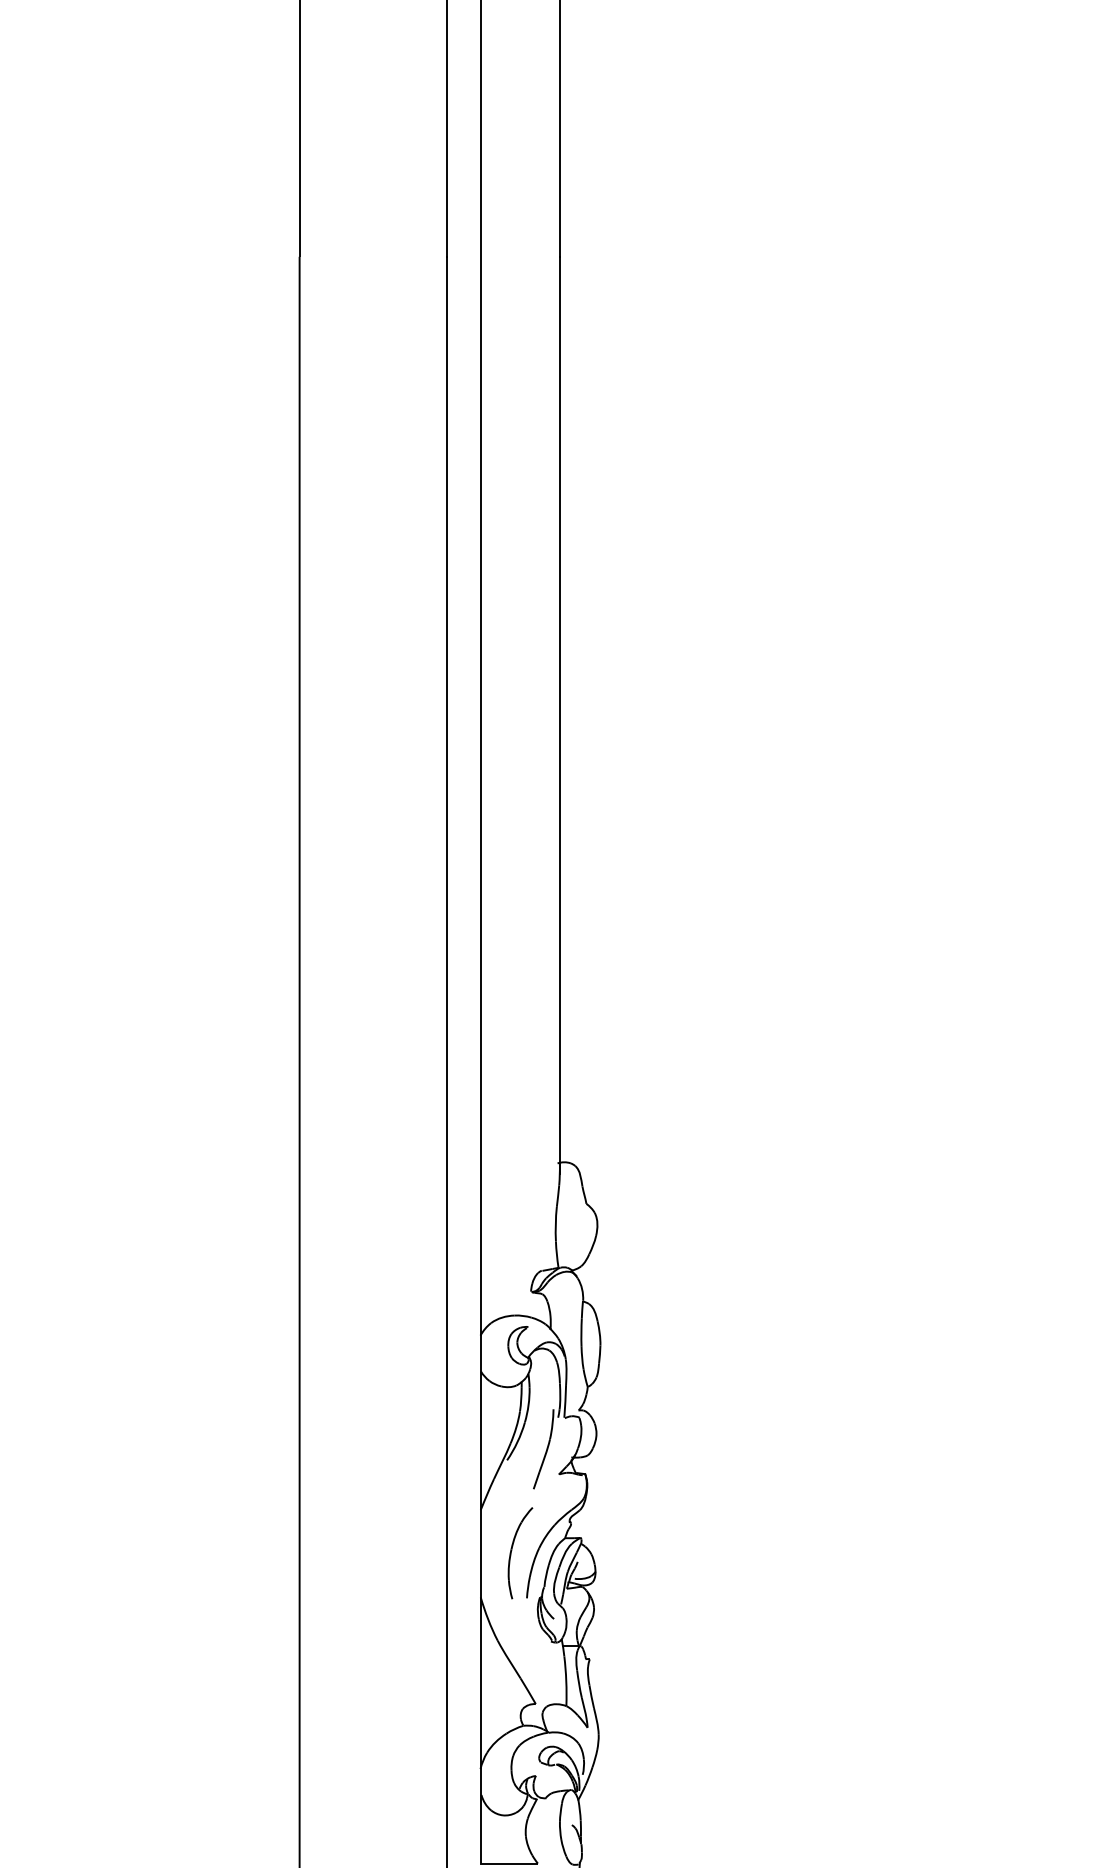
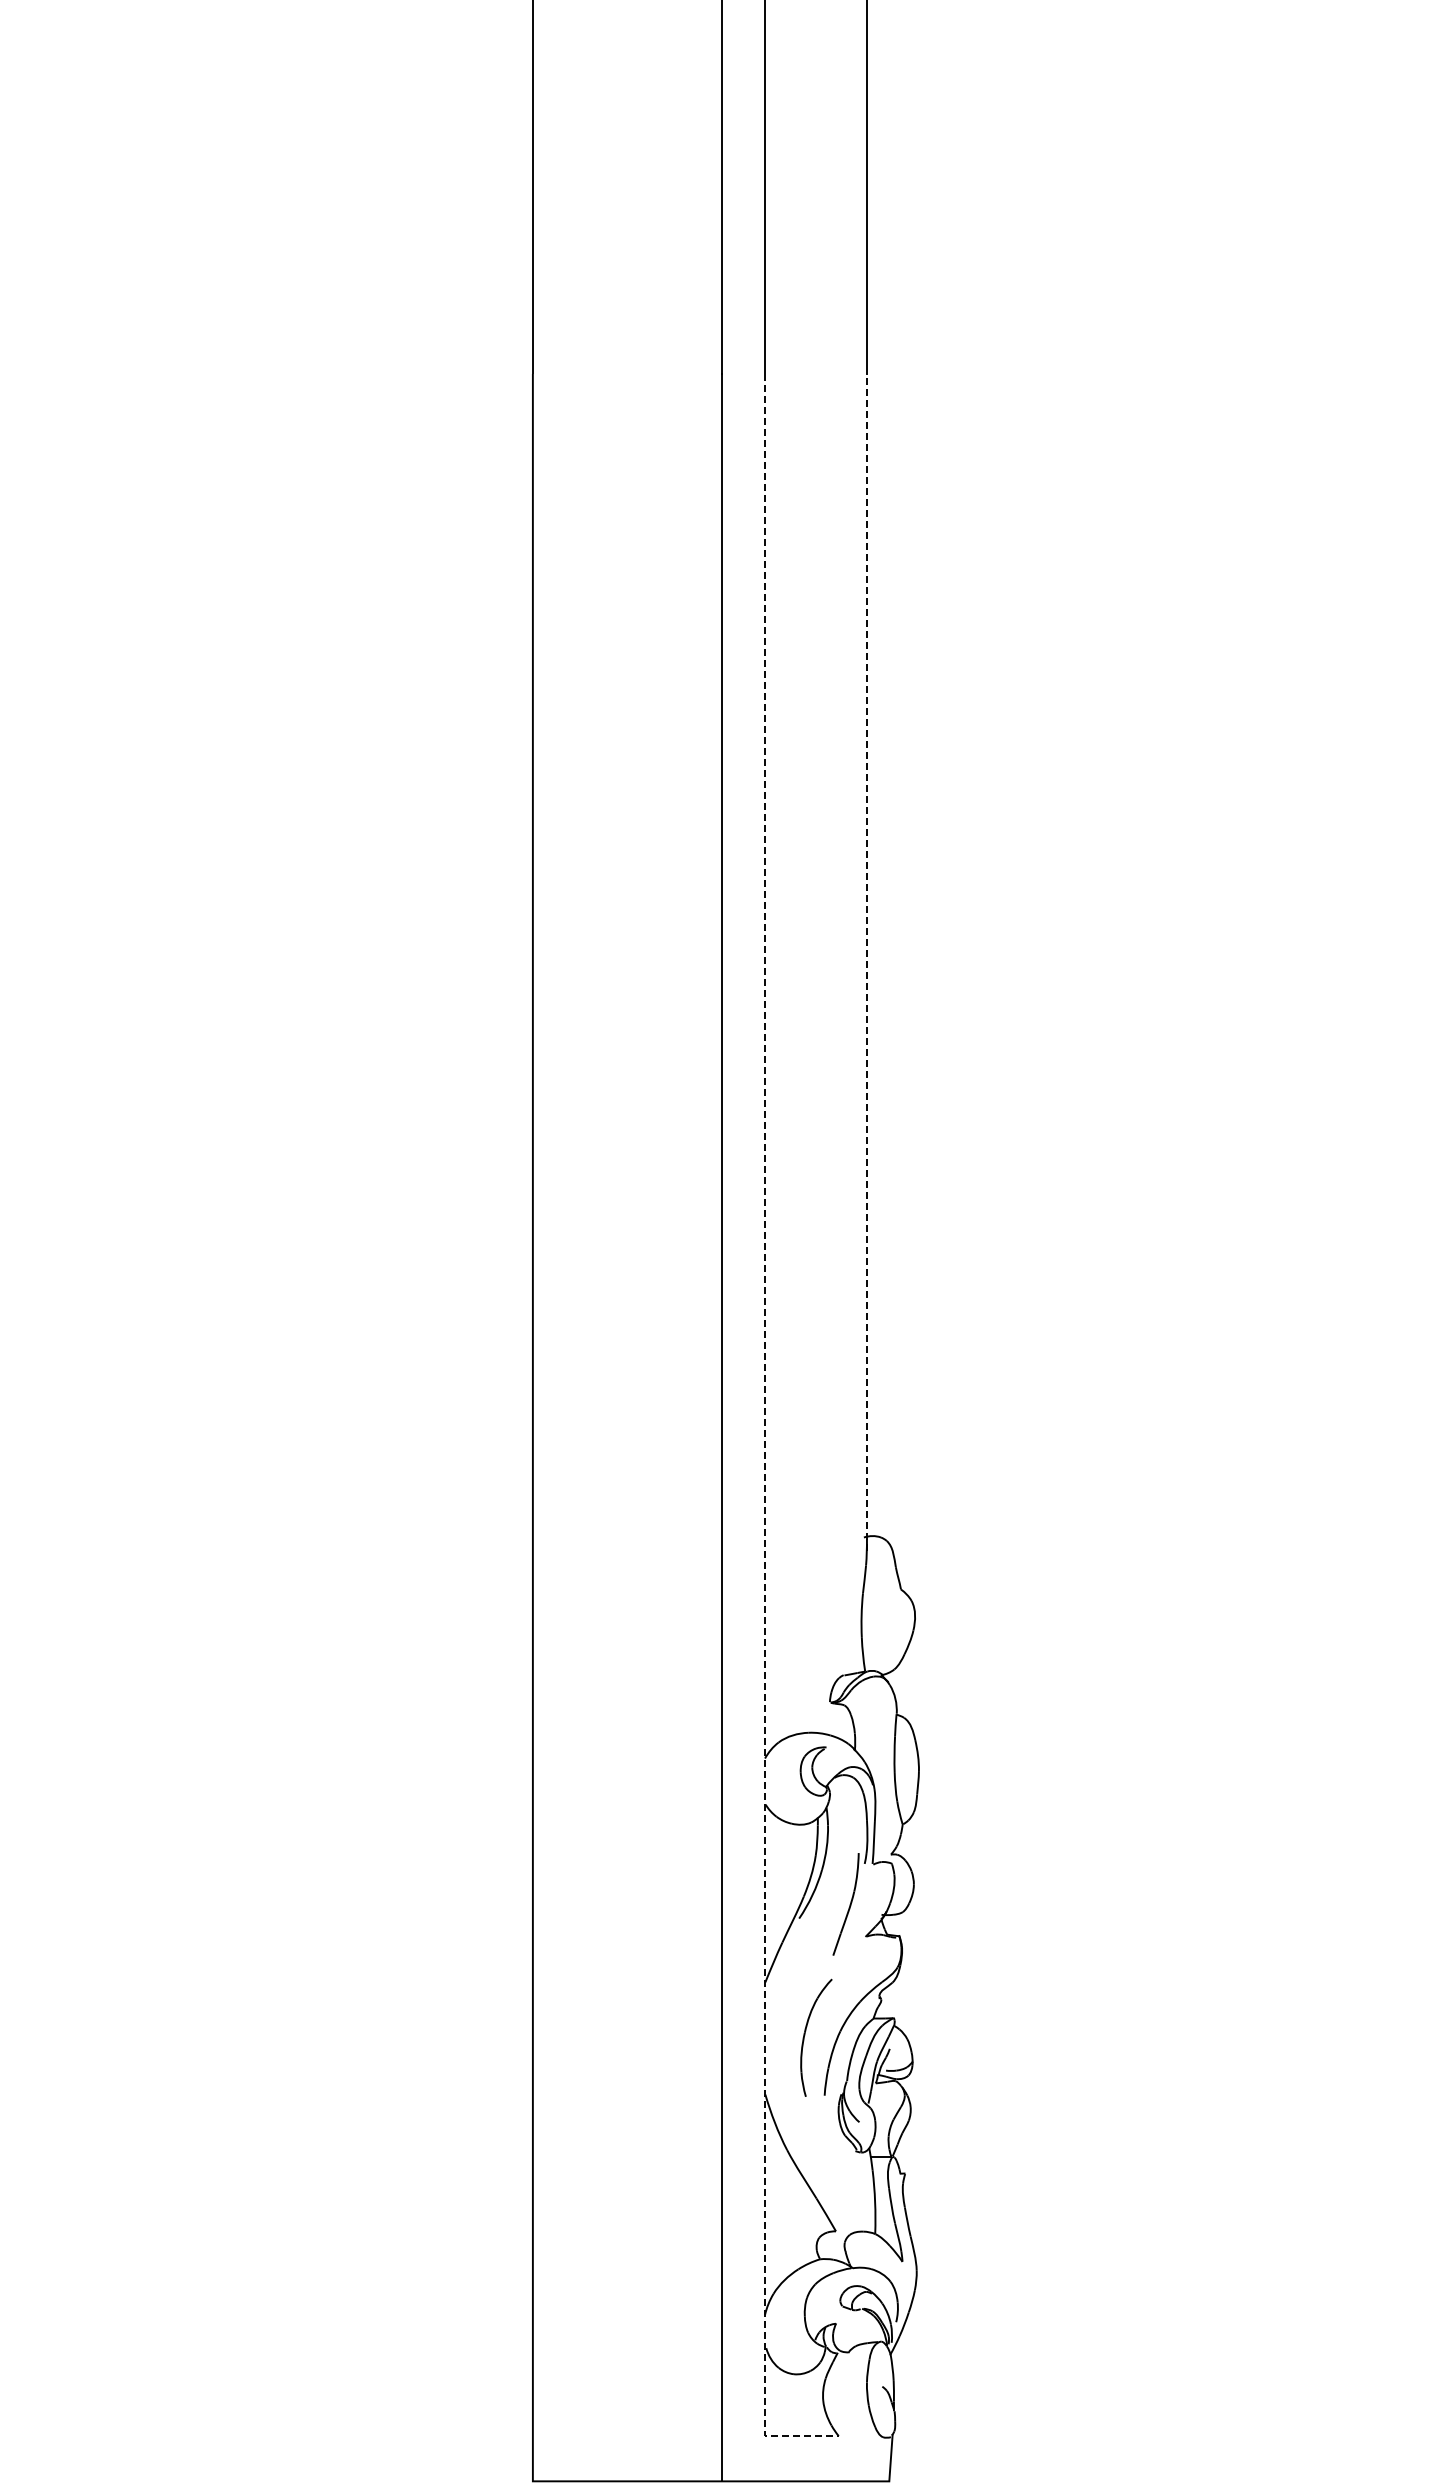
line: (559, 714) -> (866, 961), solid -> dashed
line: (480, 1089) -> (765, 1442), solid -> dashed

